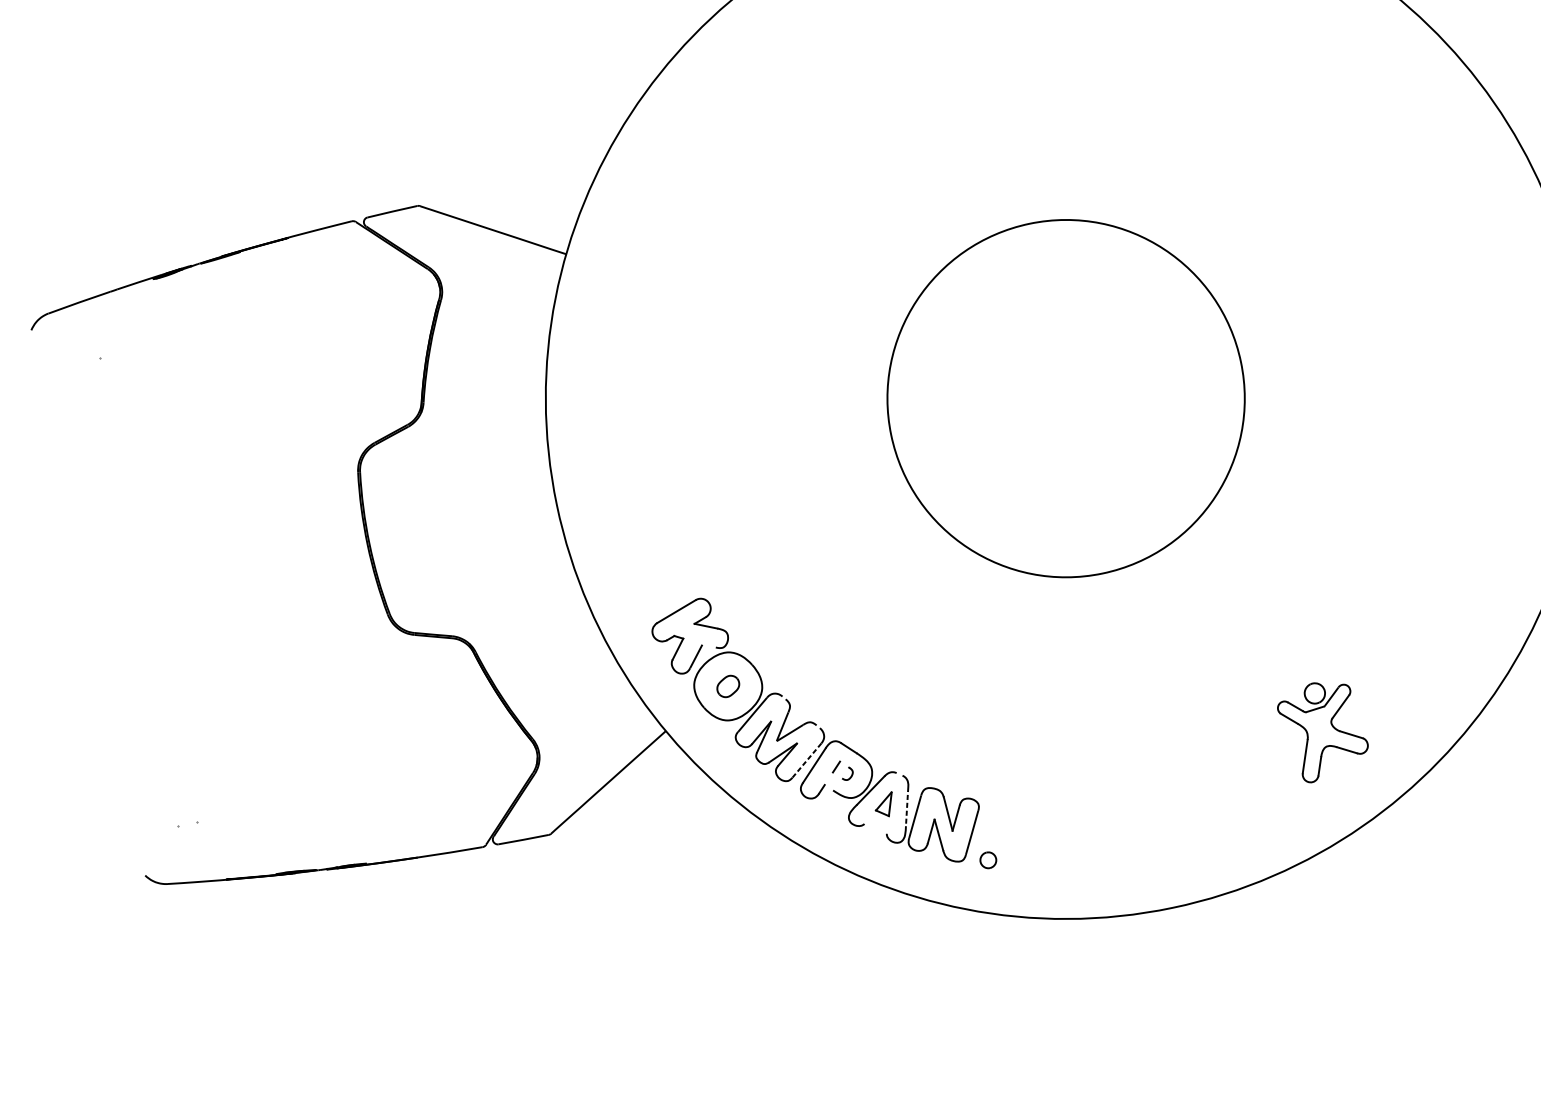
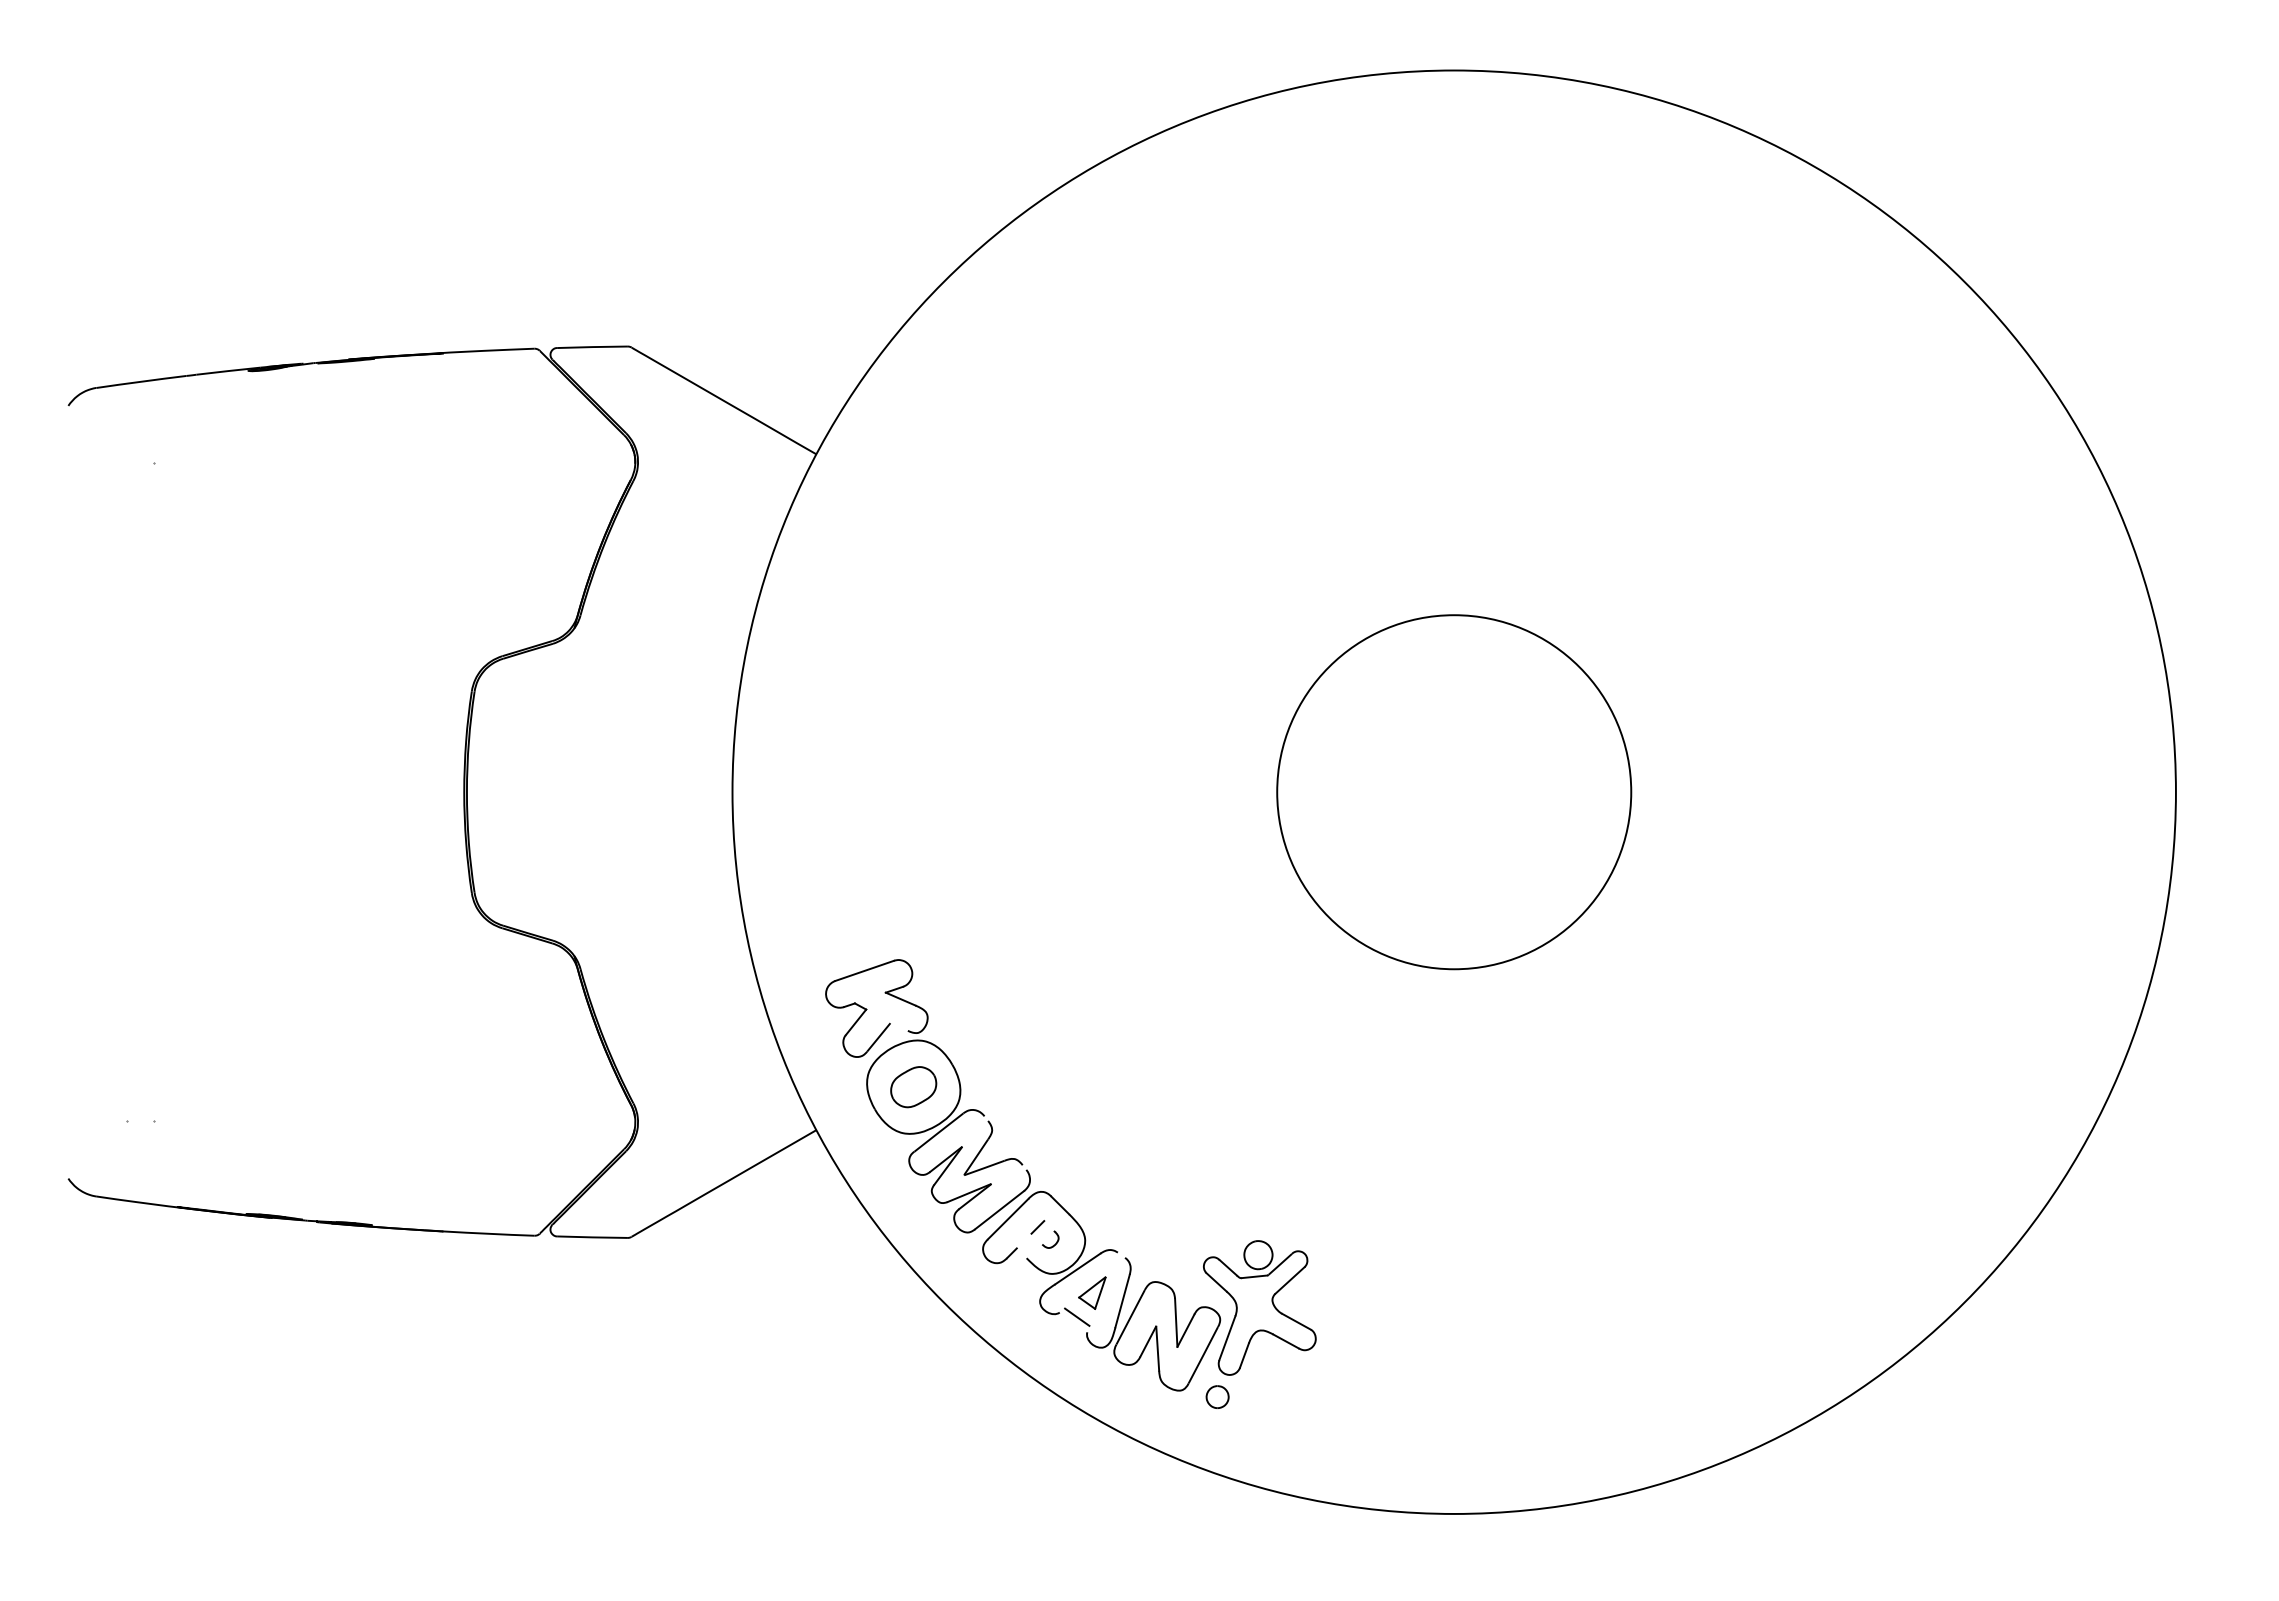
circle: (1066, 398) -> (1454, 792), size x0.71
part: (728, 686) -> (913, 1087), size x1.43
part: (1323, 730) -> (1259, 1307), moved
line: (806, 760) -> (999, 1210), dashed -> solid
line: (907, 806) -> (1122, 1301), dashed -> solid
line: (877, 824) -> (1077, 1316), added

